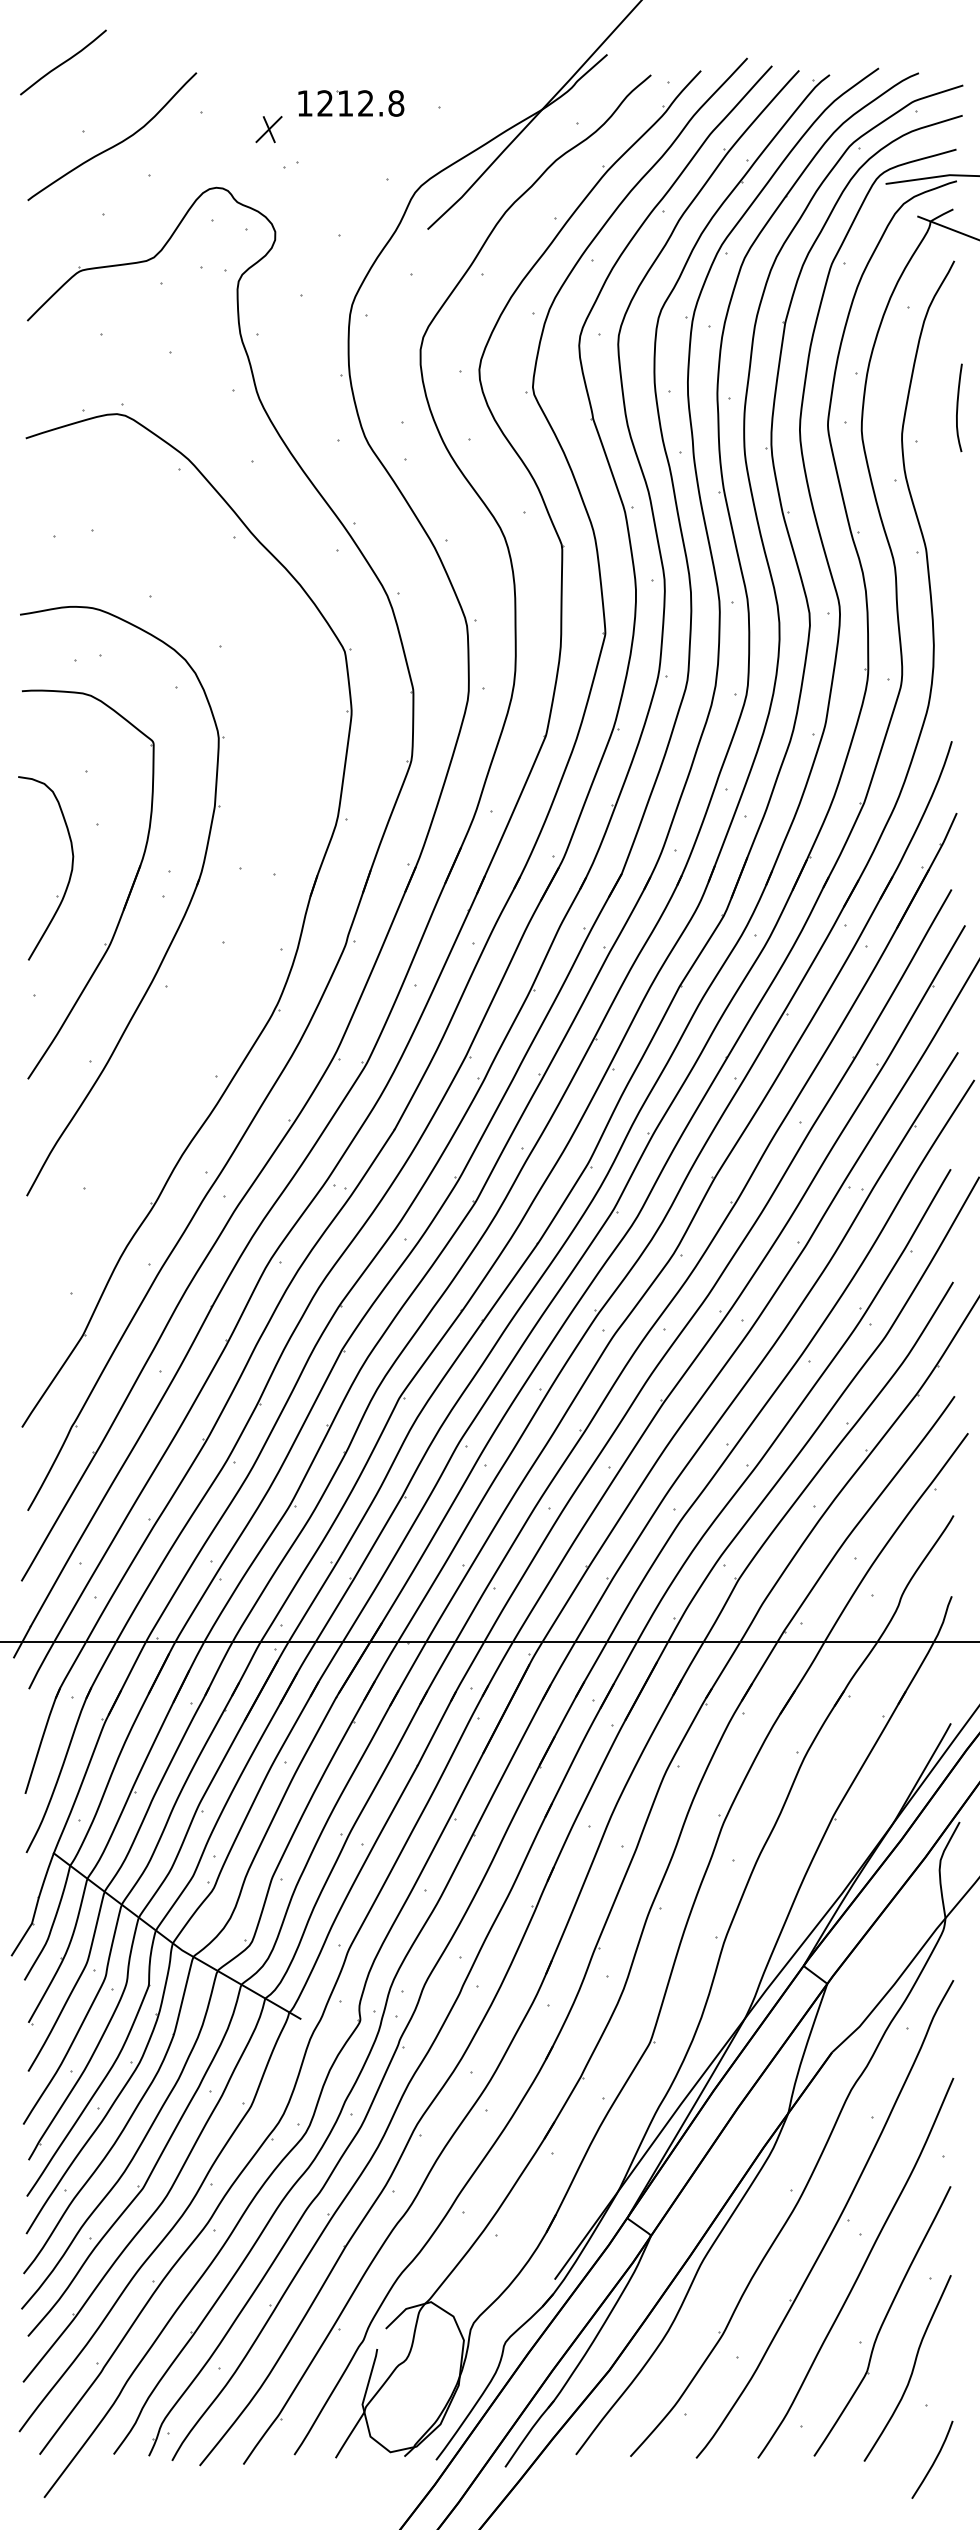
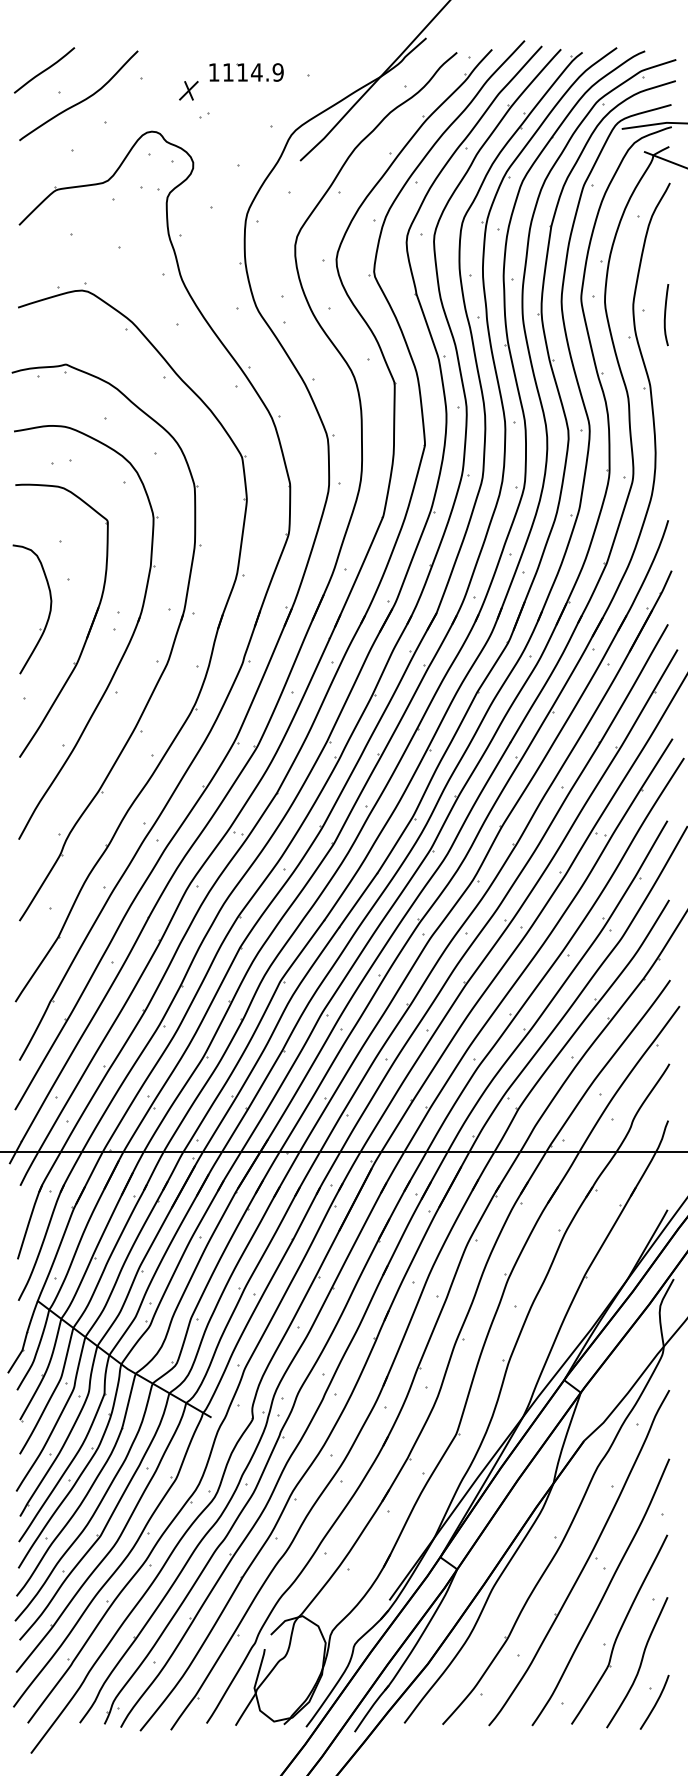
curve: (63, 62) -> (44, 70), moved
text: (360, 103) -> (253, 72), 1212.8 -> 1114.9
curve: (958, 407) -> (665, 314), moved
part: (231, 956) -> (162, 671), added
curve: (934, 2459) -> (656, 1702), moved

